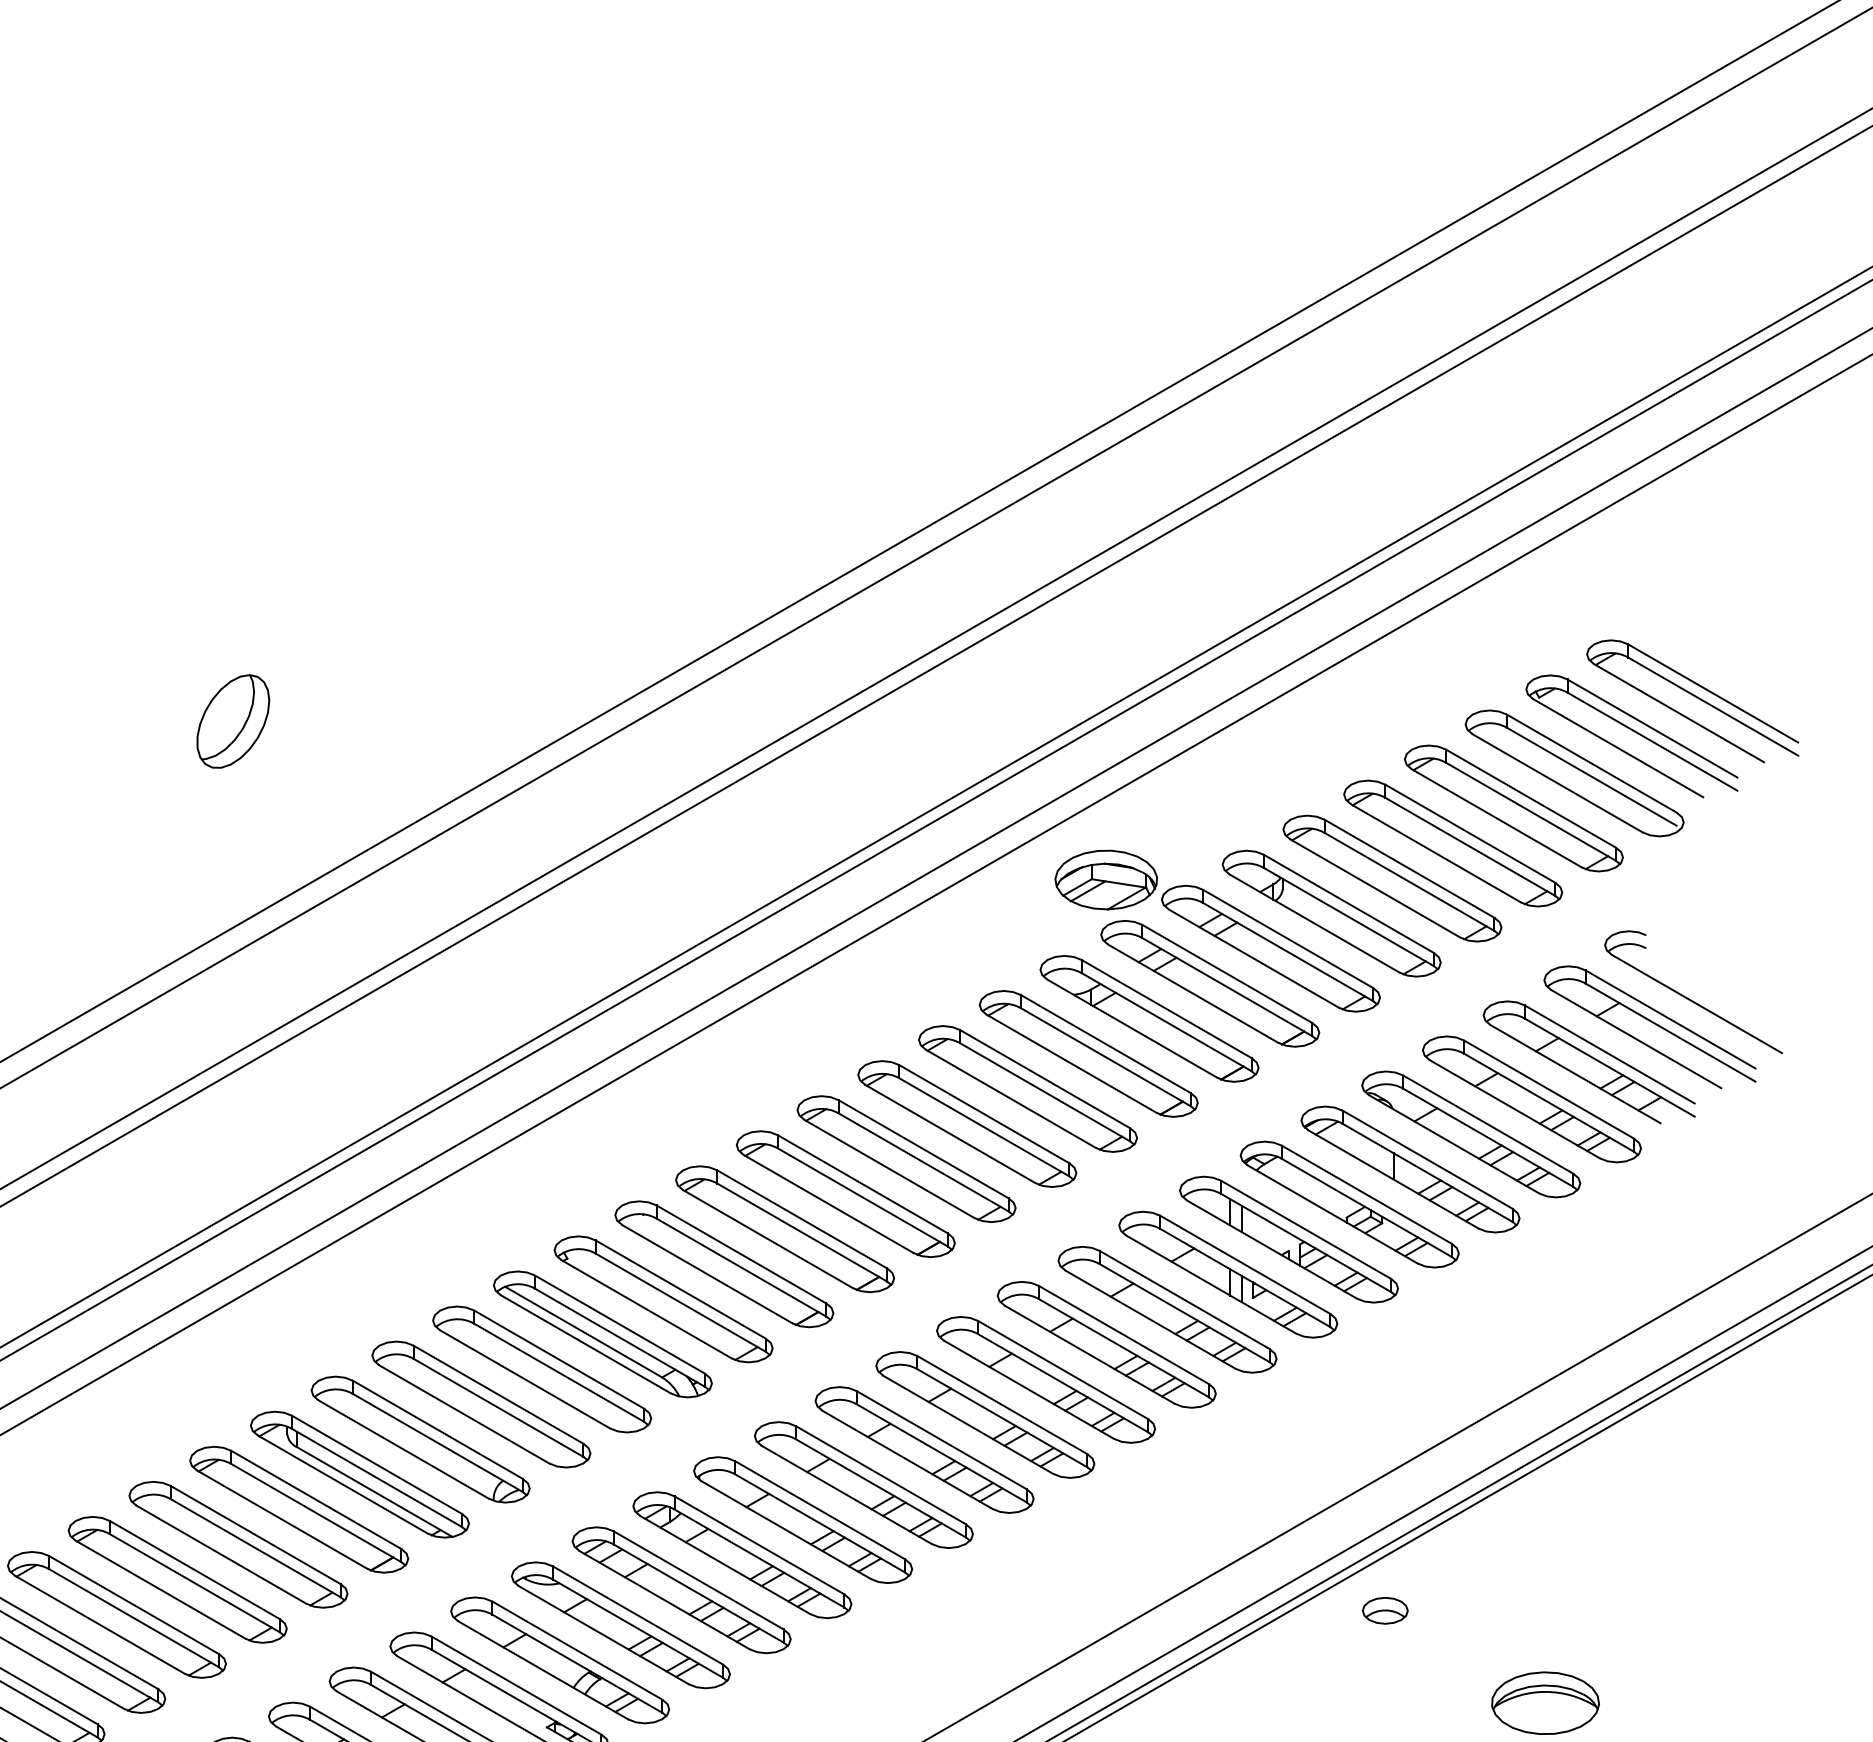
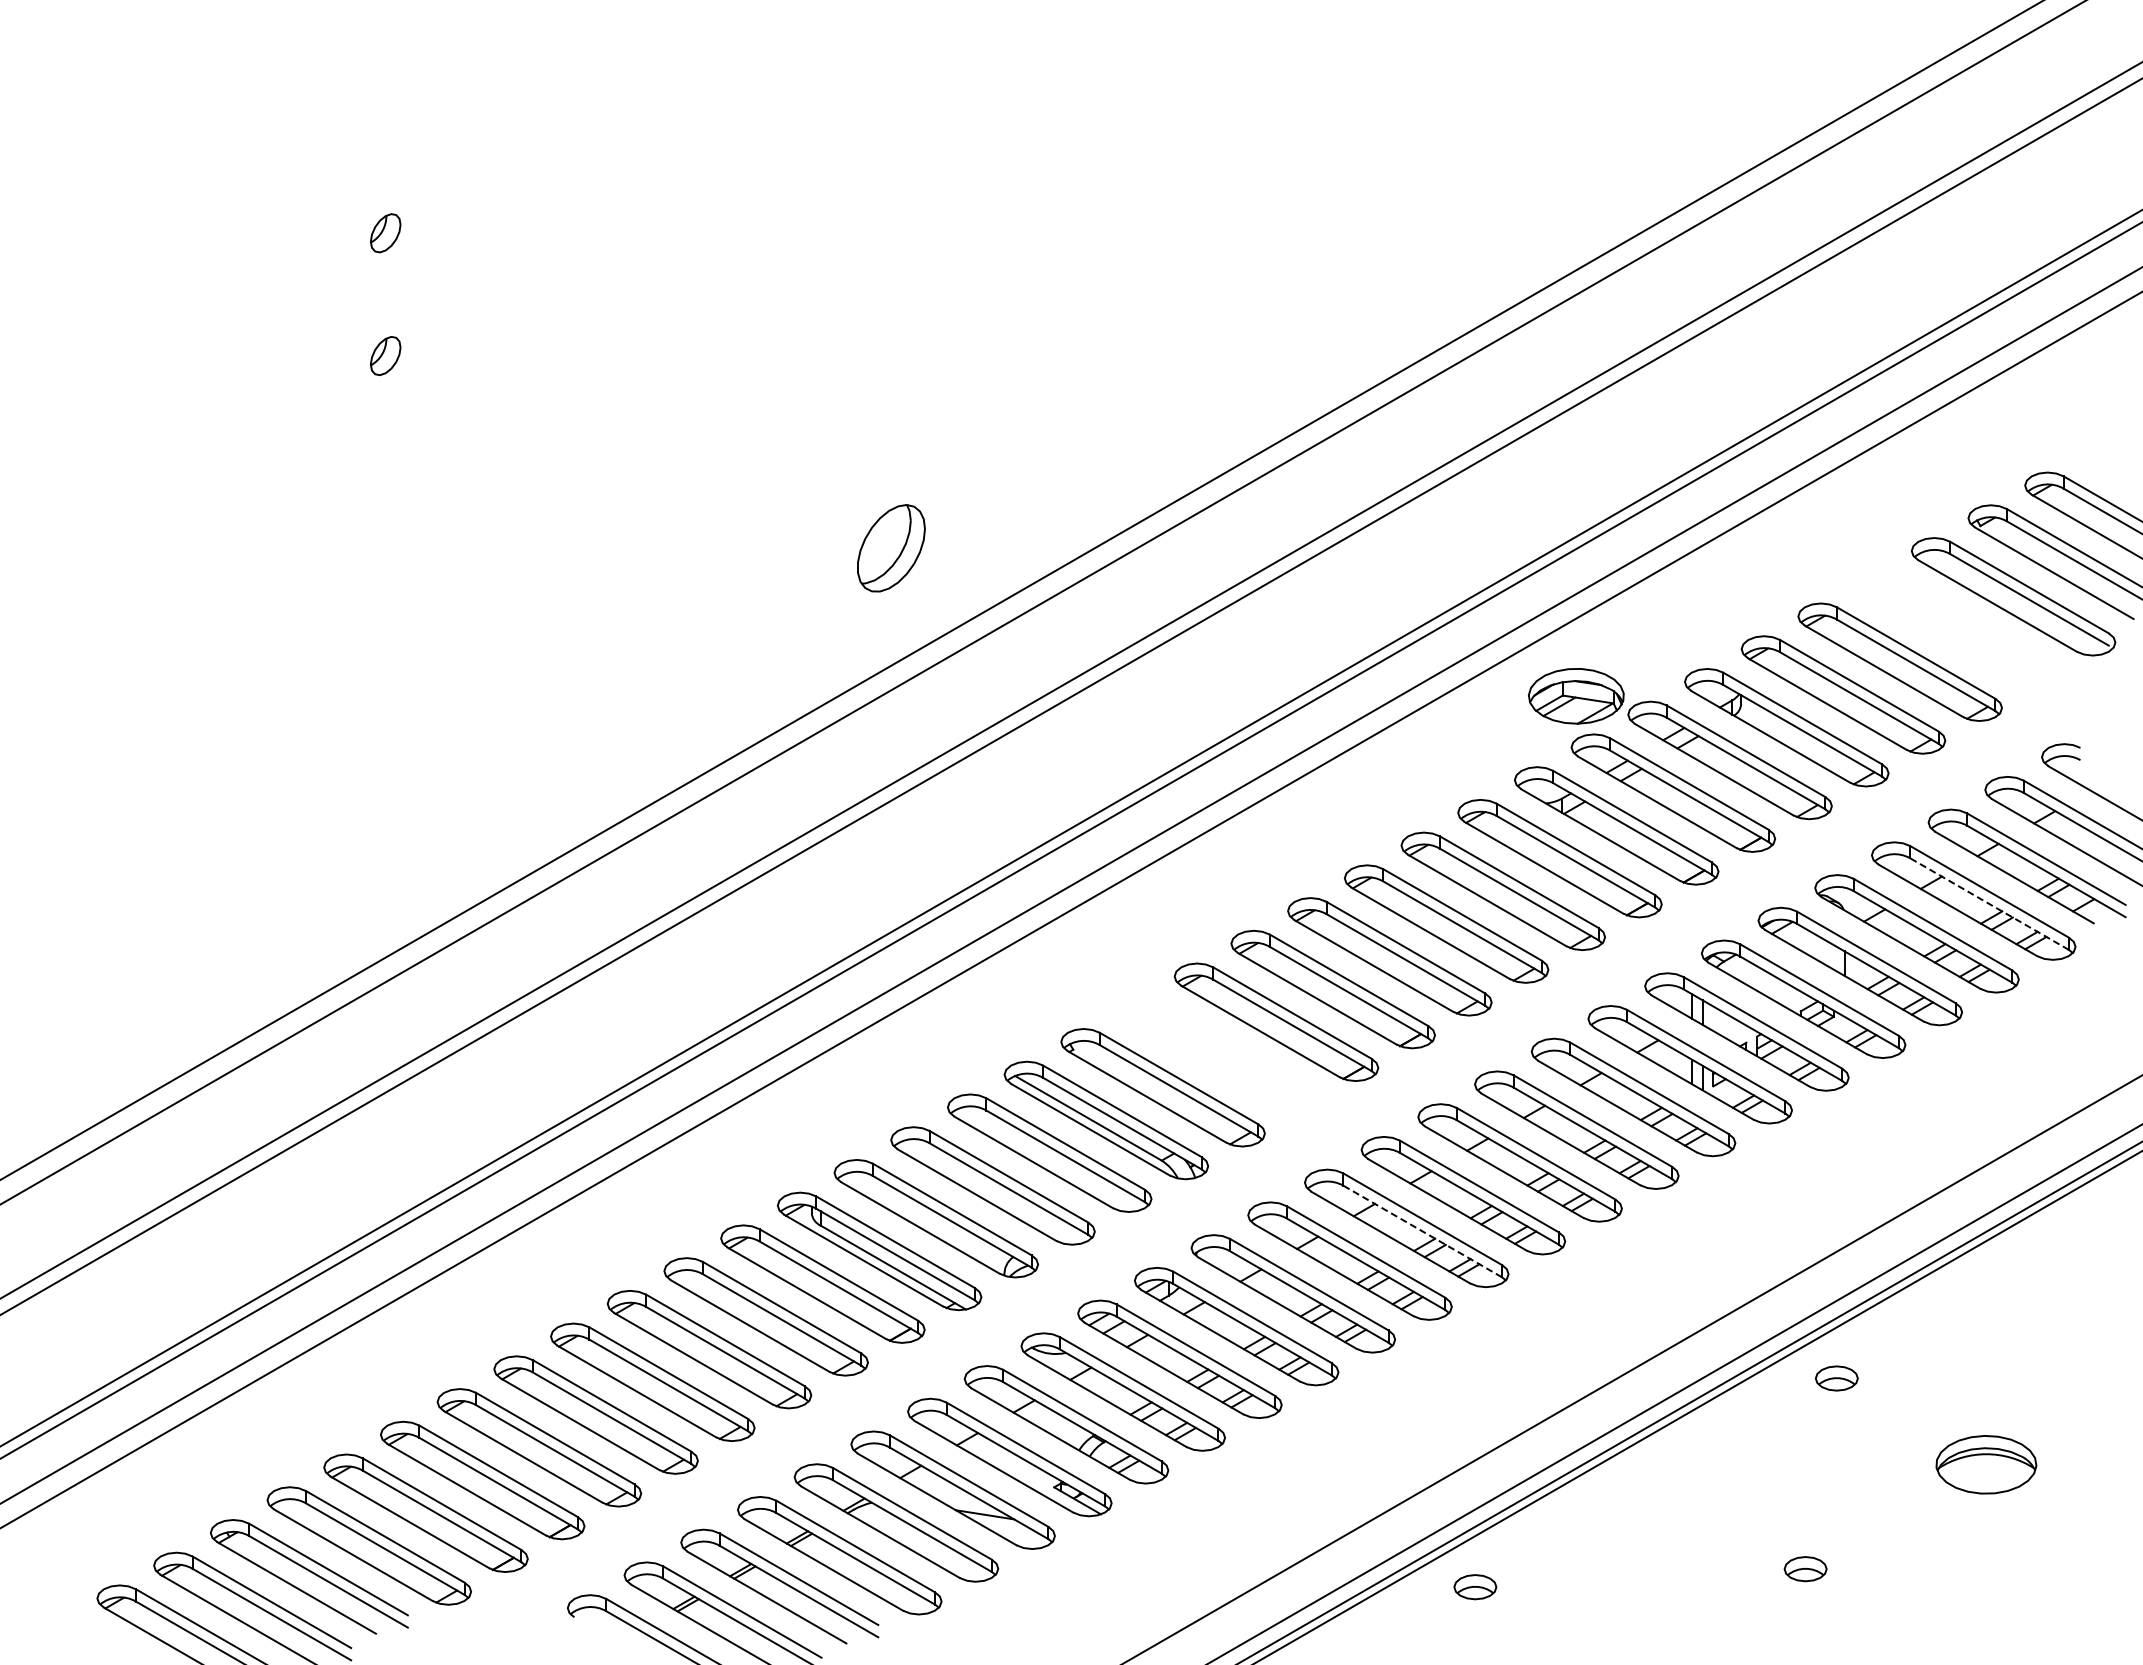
part: (233, 721) -> (891, 548), moved
part: (1513, 808) -> (1956, 629), removed
line: (1548, 1103) -> (1989, 904), solid -> dashed
part: (724, 1263) -> (1219, 1054), removed
line: (941, 1453) -> (1422, 1231), solid -> dashed

